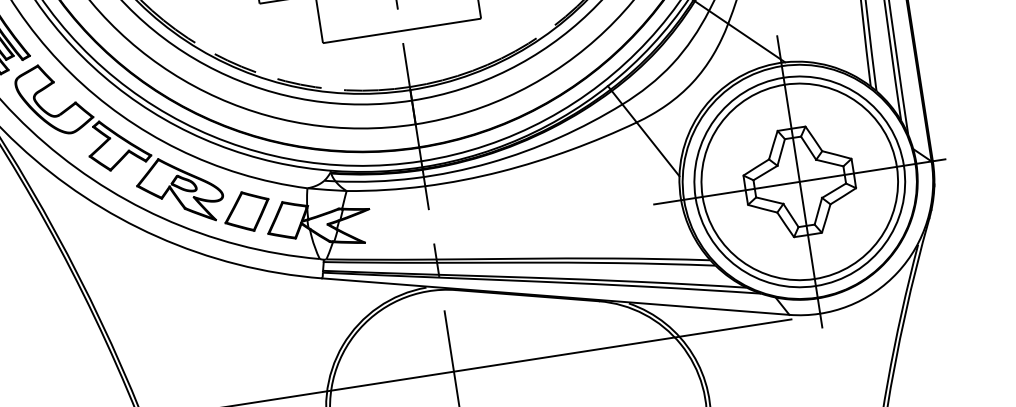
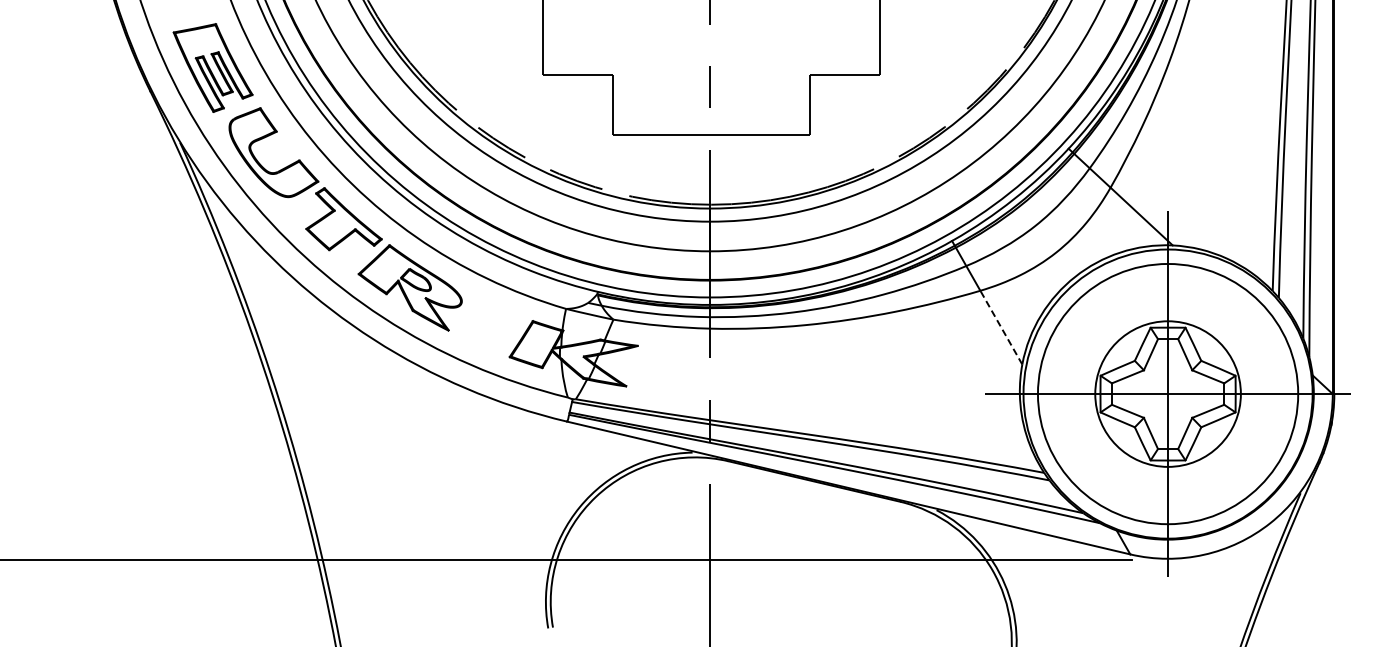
line: (658, 149) -> (1001, 327), solid -> dashed
circle: (799, 181) -> (1167, 393), size x0.6
part: (246, 211) -> (487, 325), removed

